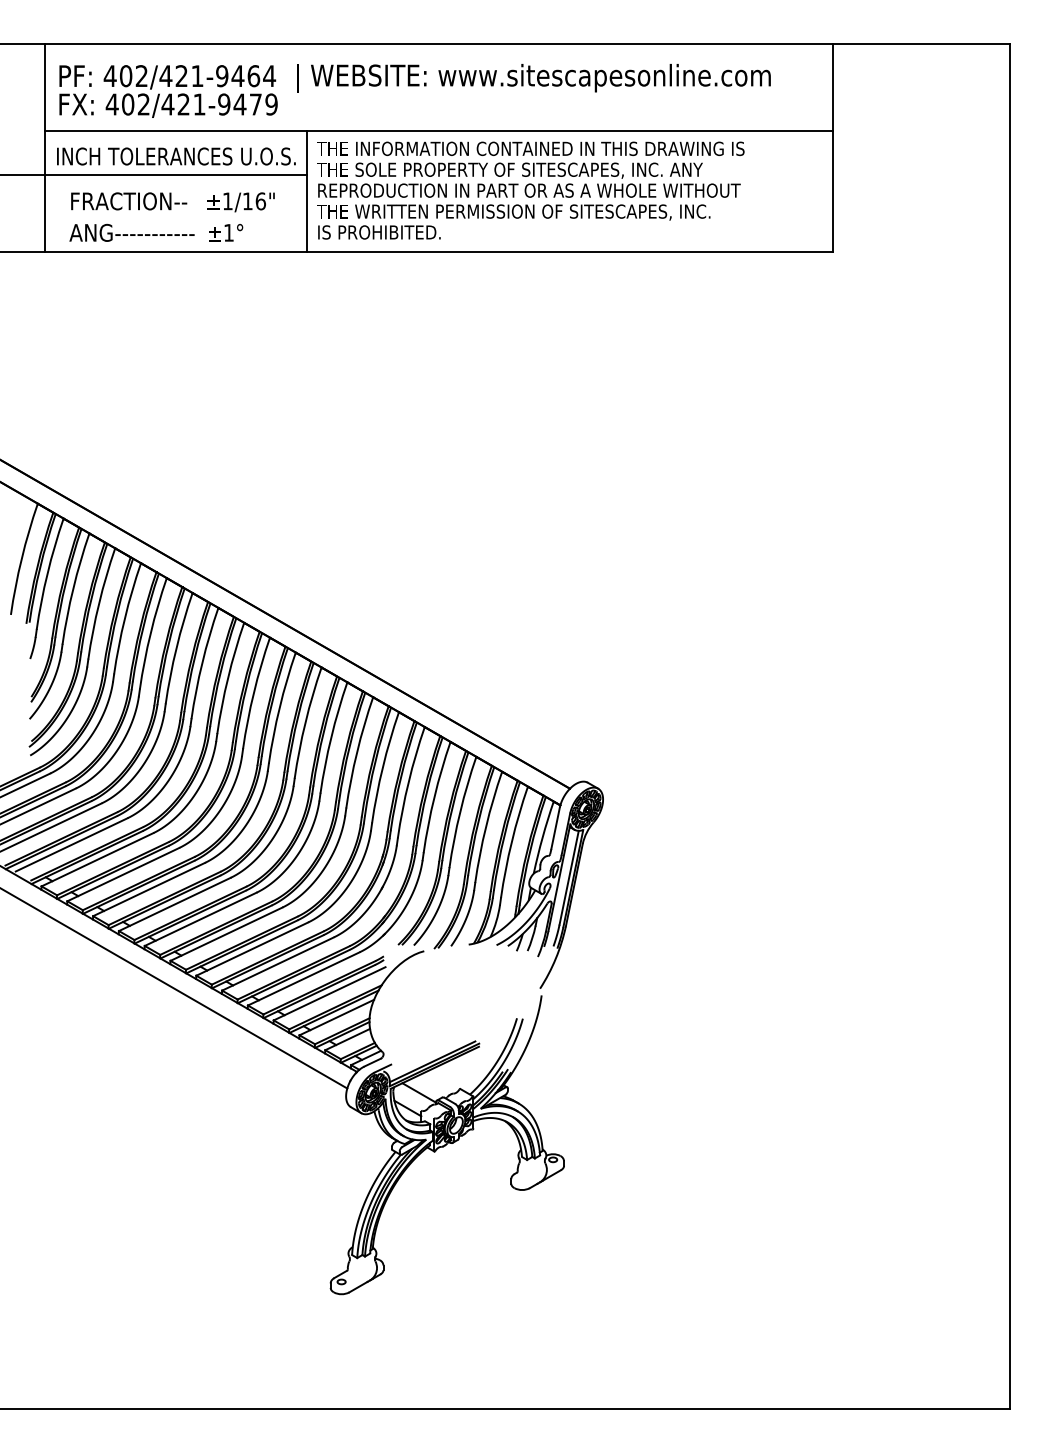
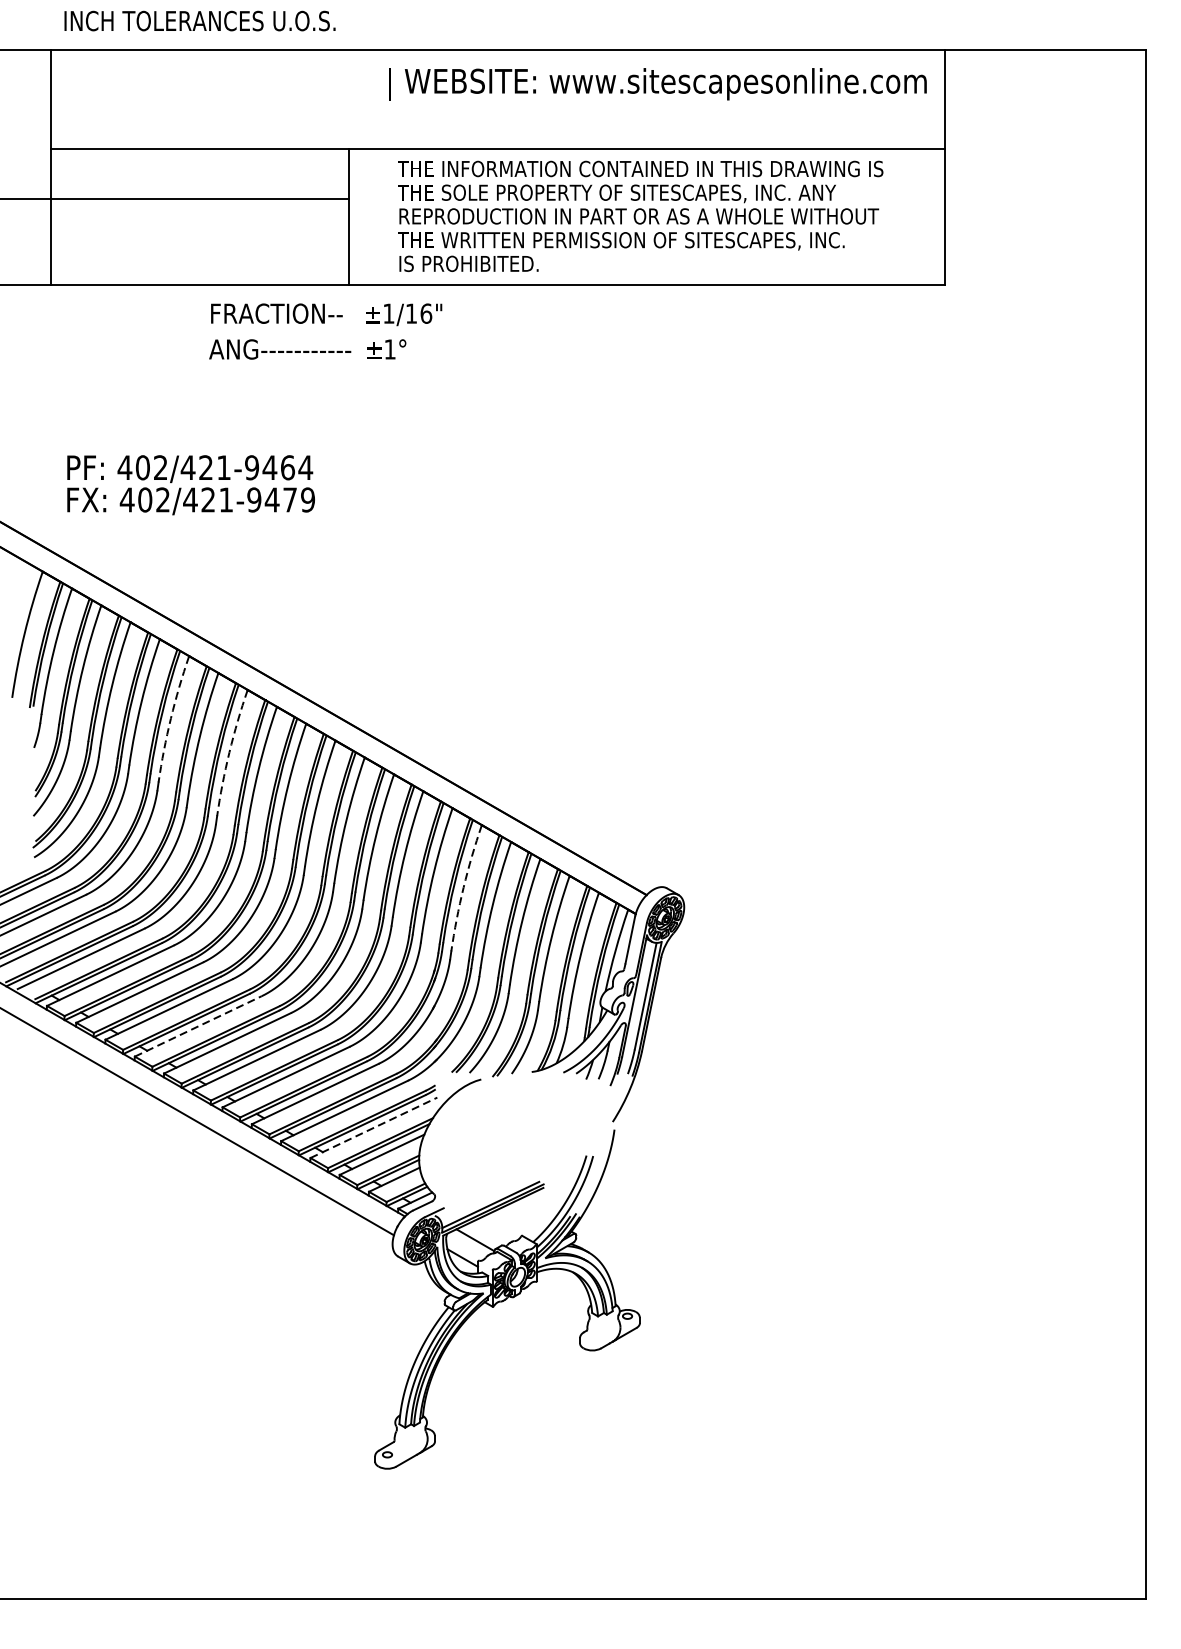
text: (533, 78) -> (657, 84), moved
text: (168, 91) -> (191, 485), moved
text: (176, 156) -> (200, 21), moved
text: (530, 190) -> (640, 216), moved
text: (171, 216) -> (324, 330), moved
arc: (150, 633) -> (170, 718), solid -> dashed
arc: (202, 662) -> (229, 751), solid -> dashed
arc: (408, 782) -> (463, 888), solid -> dashed
line: (174, 904) -> (197, 1026), solid -> dashed
line: (329, 993) -> (373, 1127), solid -> dashed

